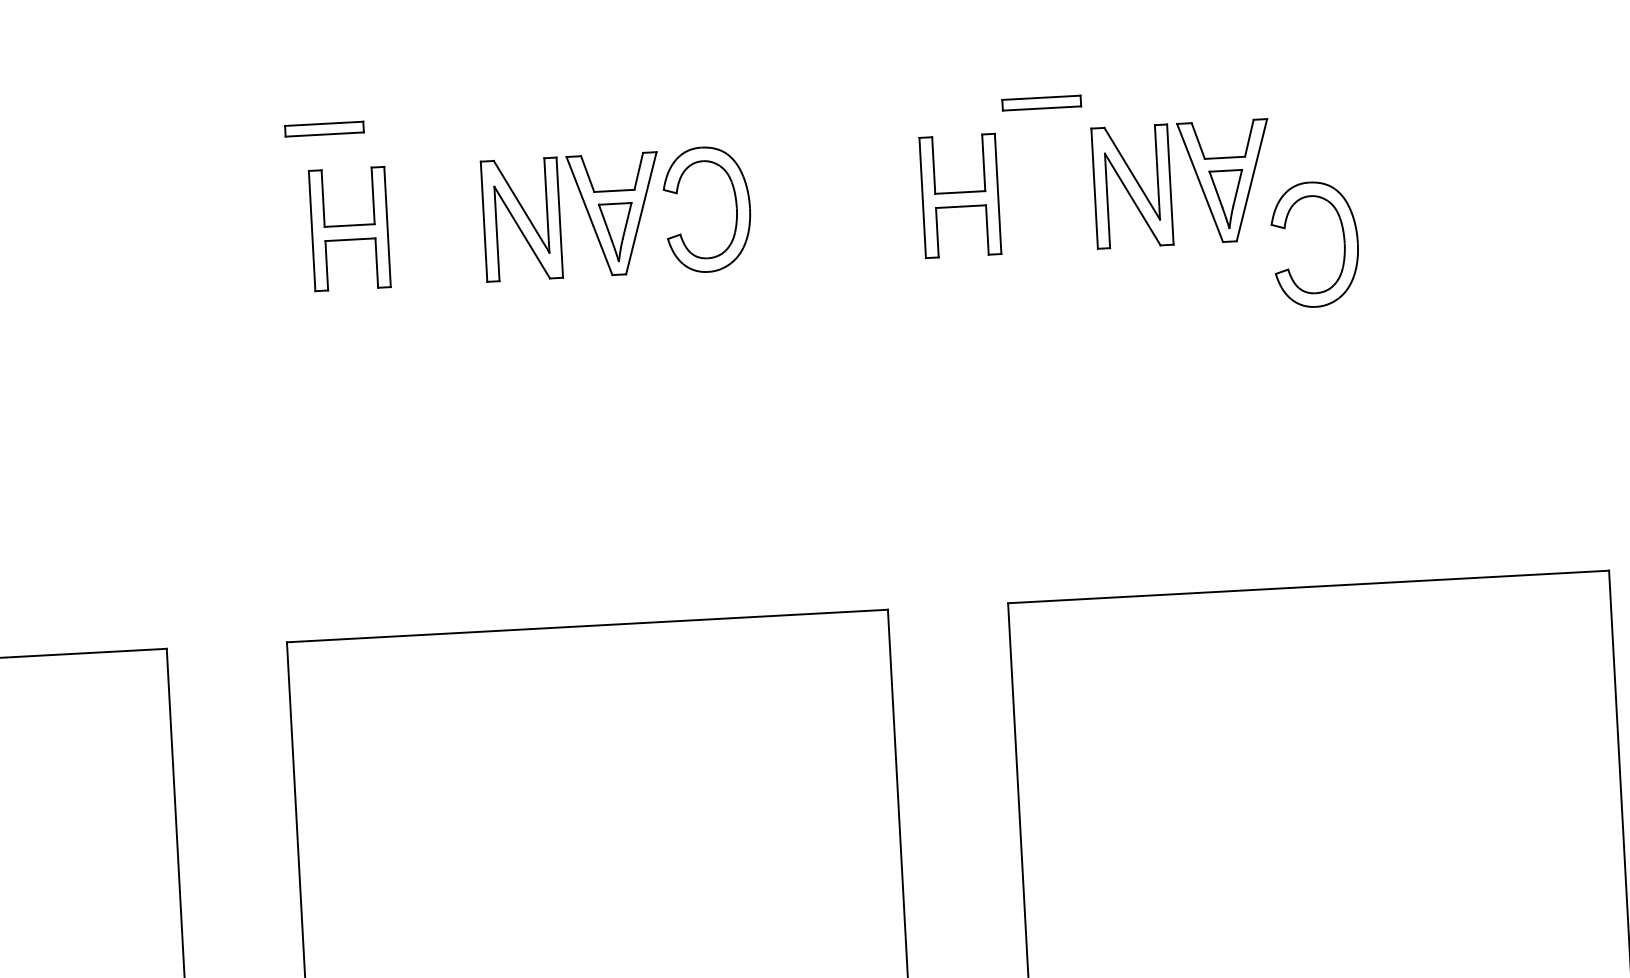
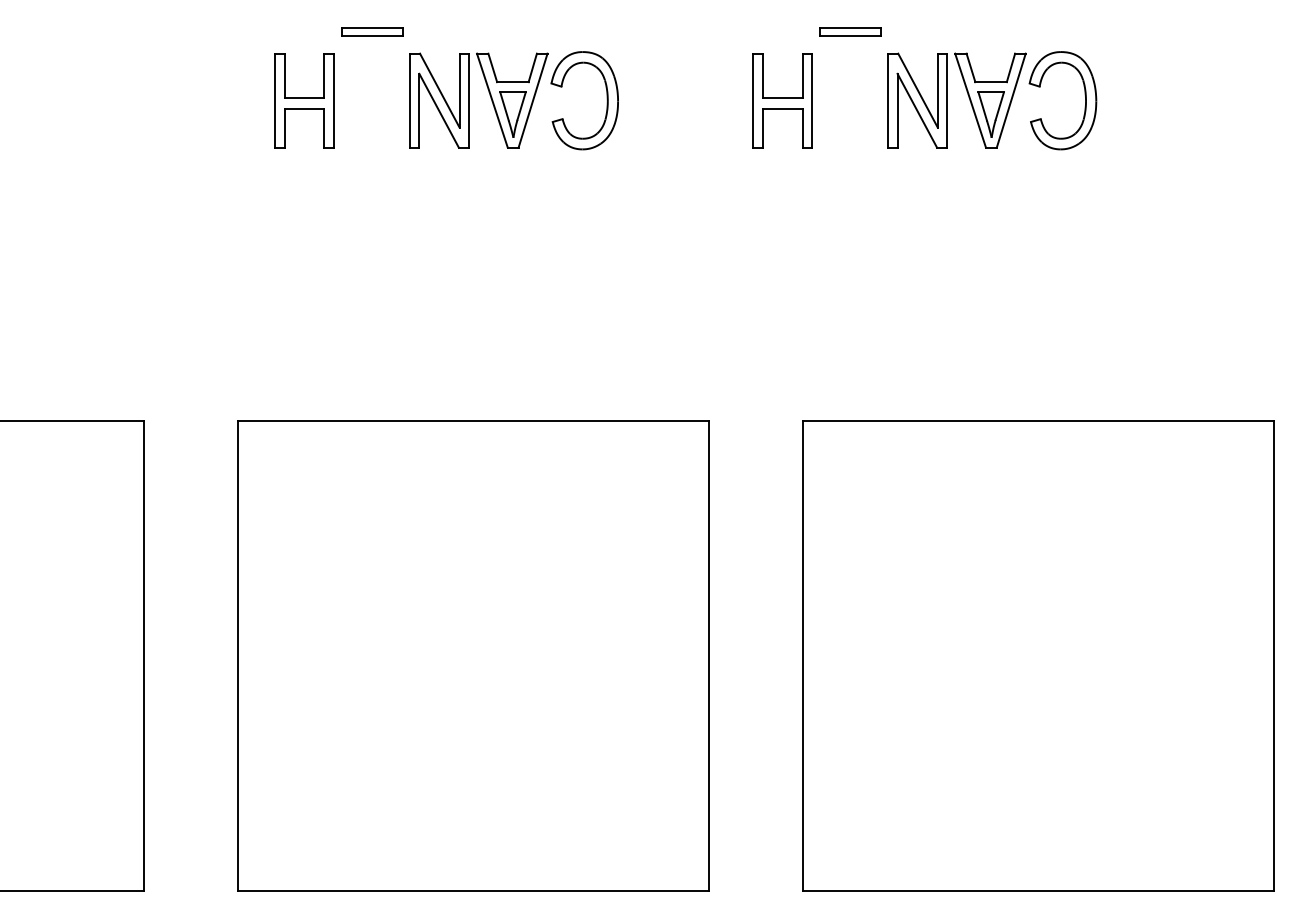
part: (324, 128) -> (372, 31), moved
part: (1342, 236) -> (1084, 95), moved

